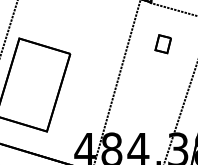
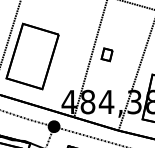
part: (162, 43) -> (106, 54), moved

